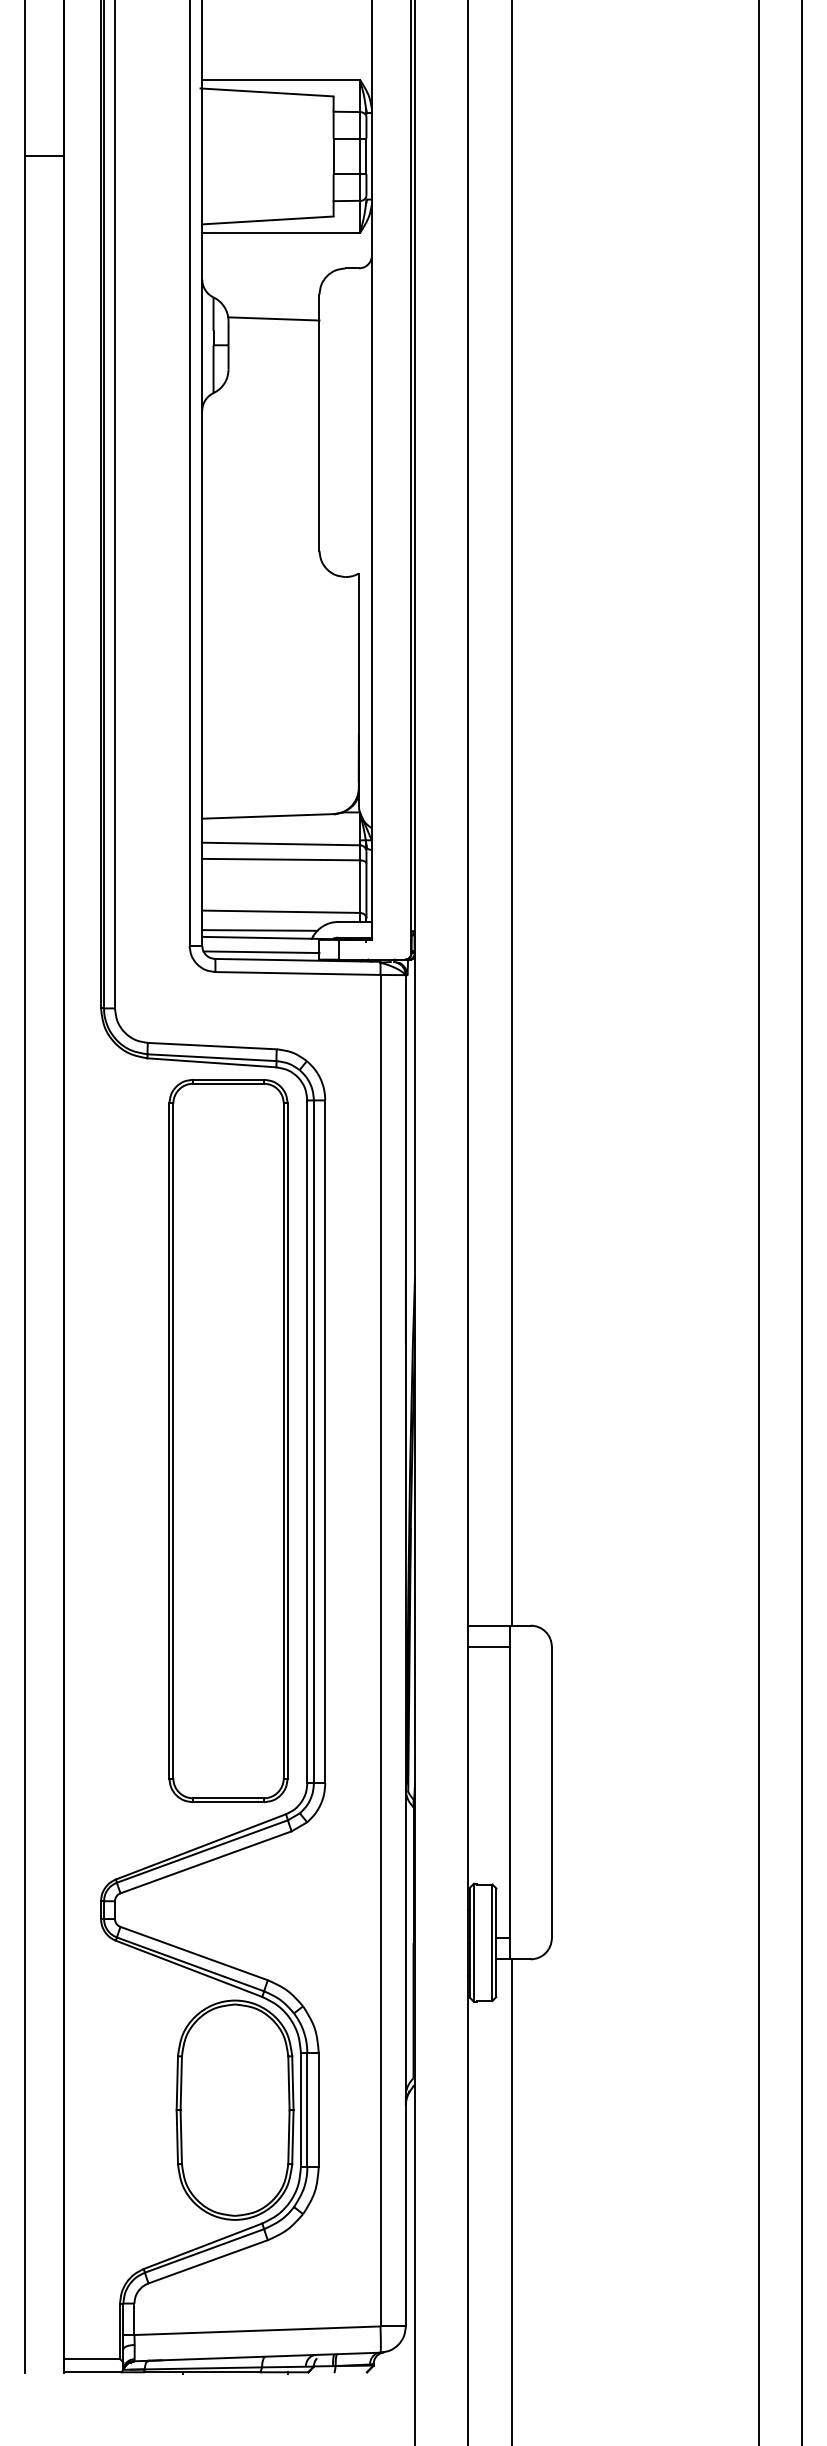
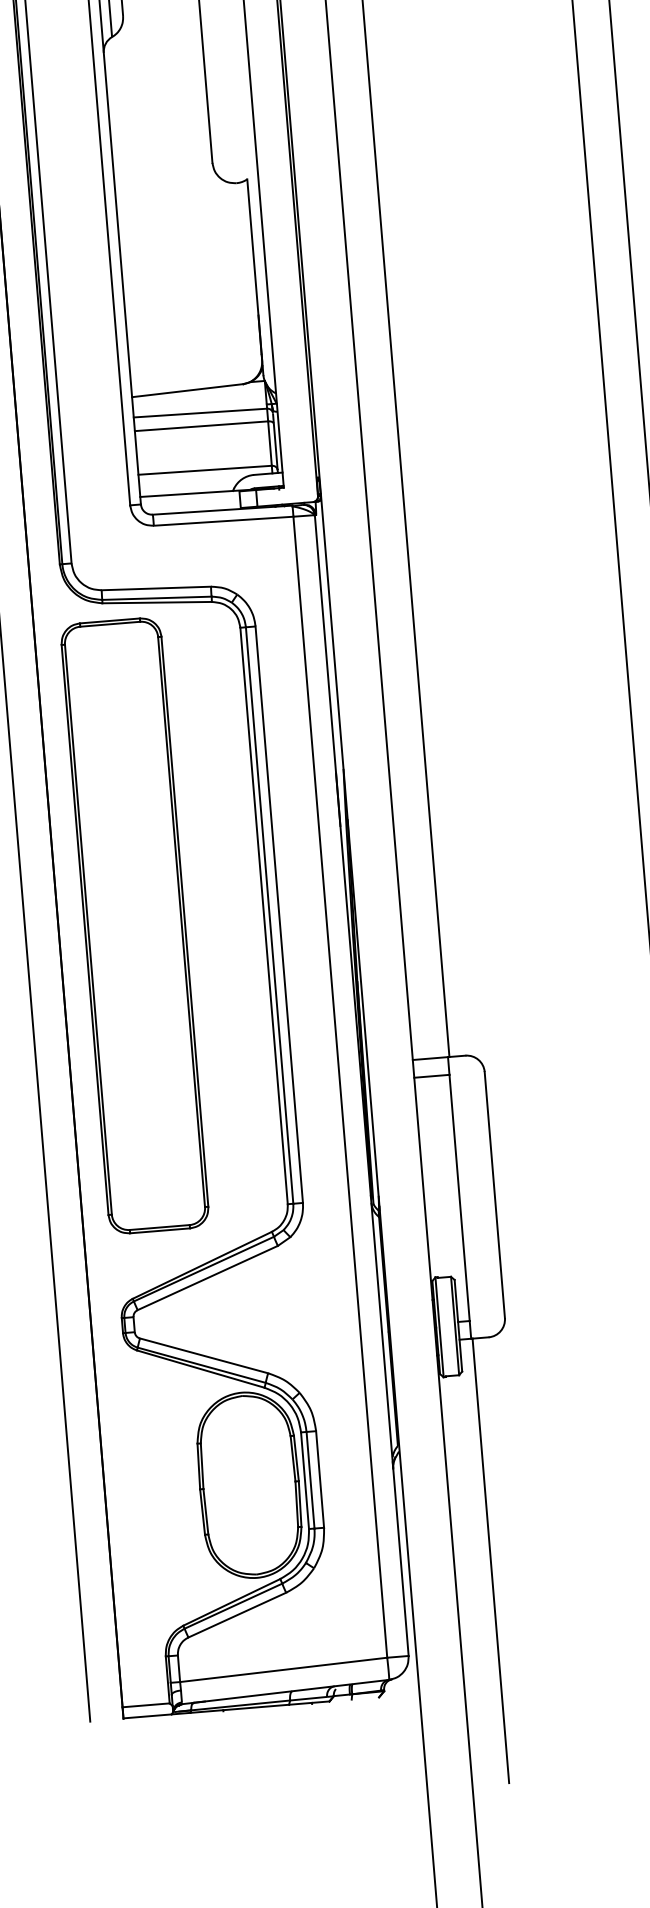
line: (259, 930) -> (188, 487), removed
line: (261, 952) -> (191, 506), removed
part: (228, 1441) -> (135, 926), moved

